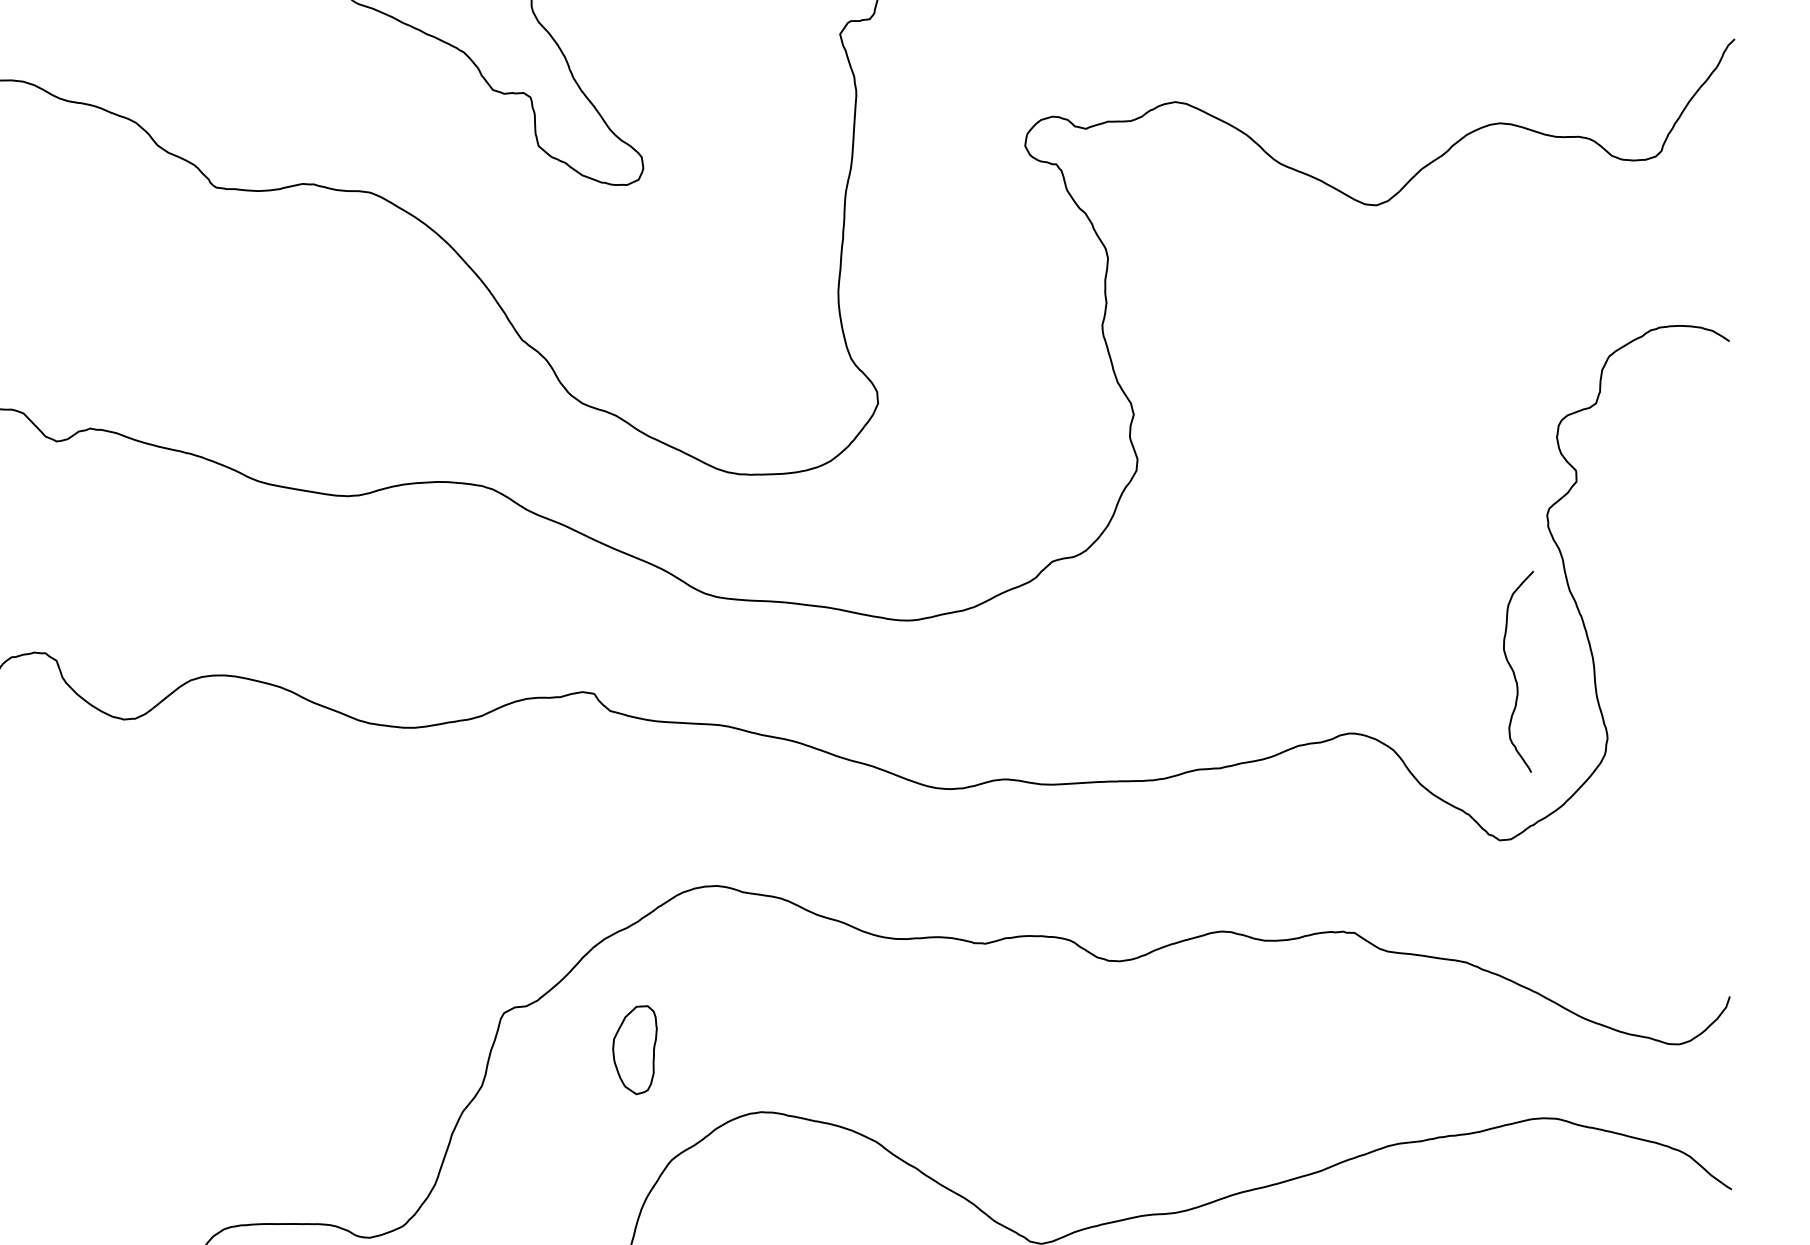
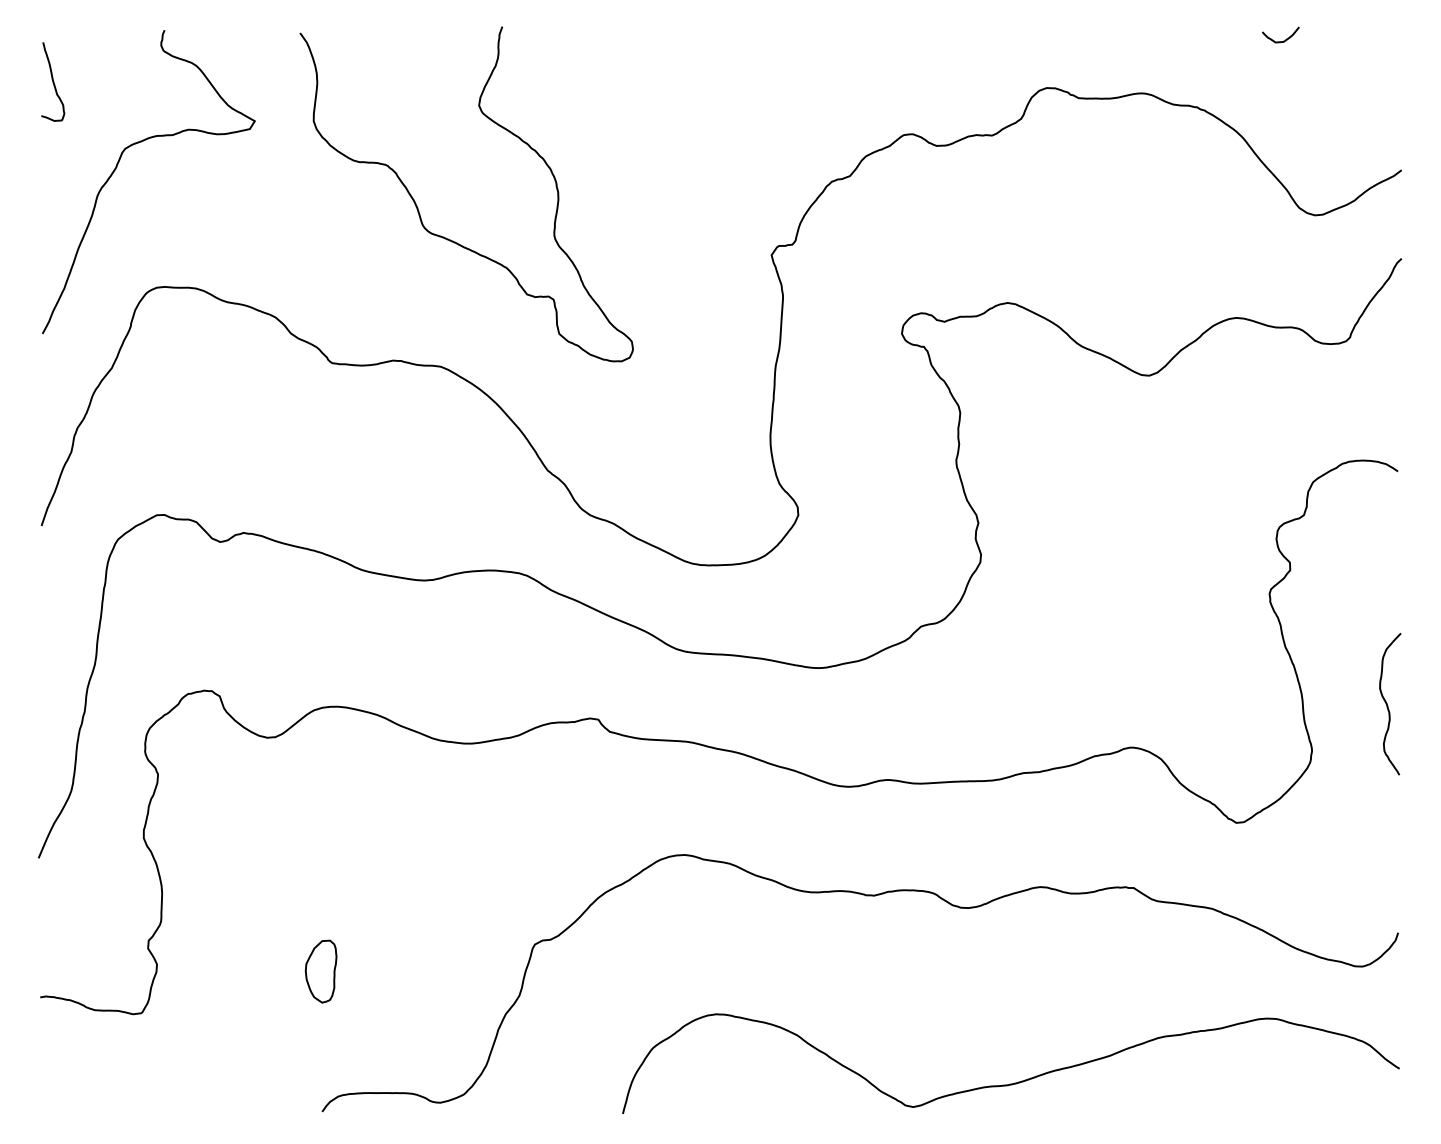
curve: (1515, 673) -> (1388, 705), moved
part: (634, 1049) -> (320, 971), moved

